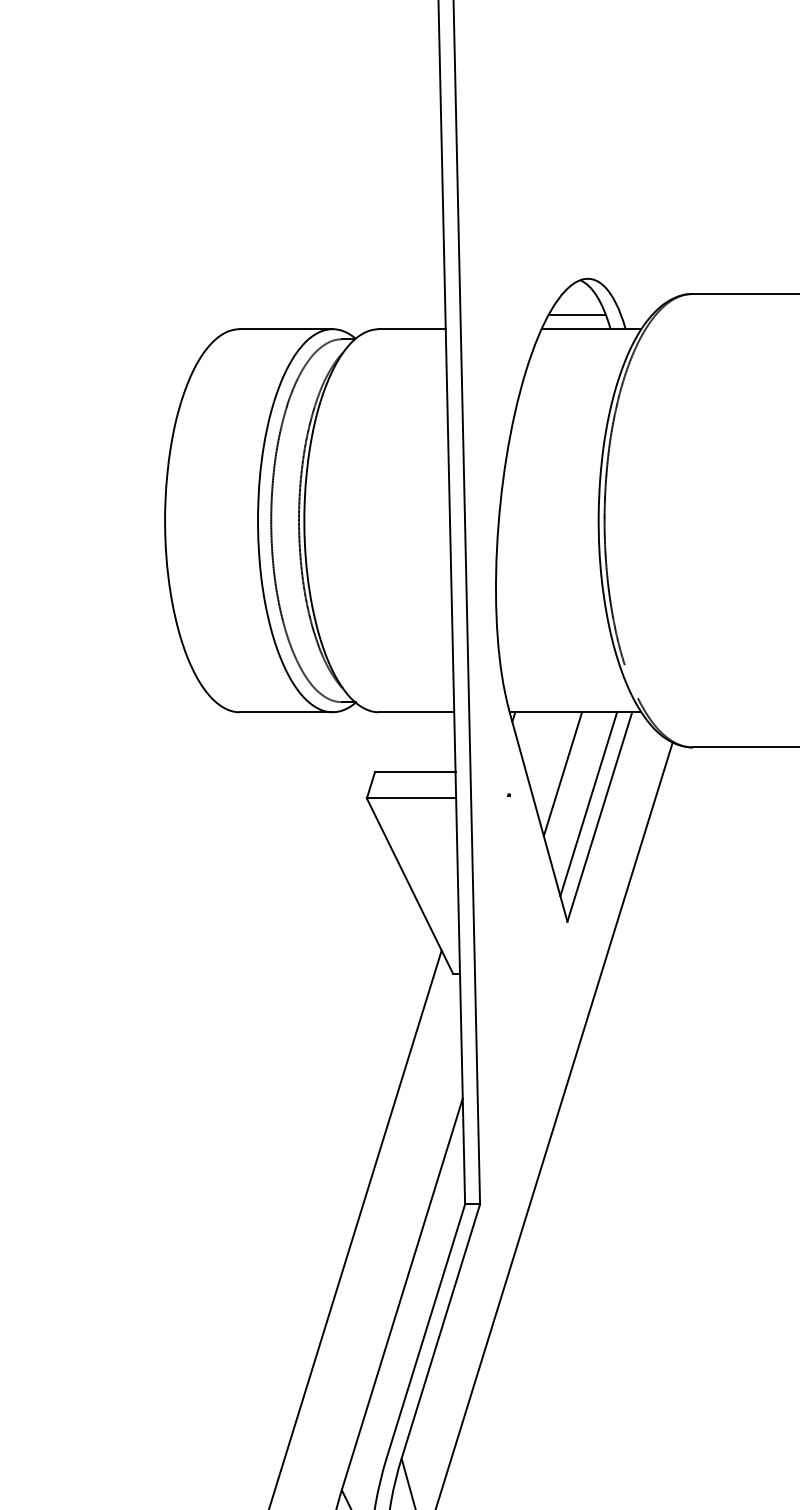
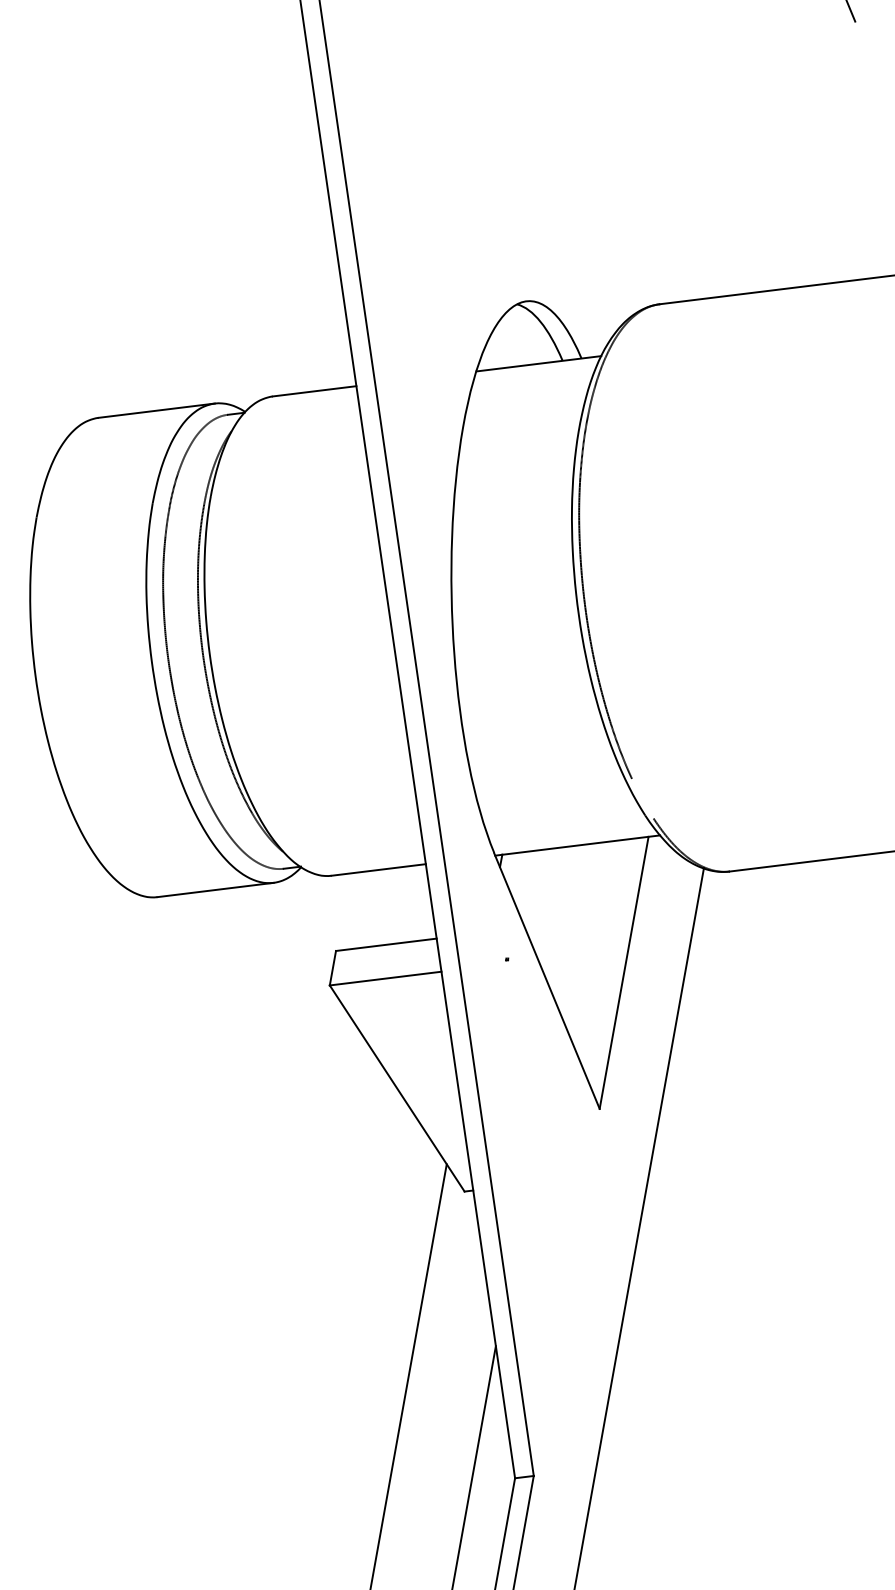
line: (577, 315) -> (519, 348), removed
line: (562, 774) -> (570, 925), removed
line: (588, 804) -> (608, 958), removed

